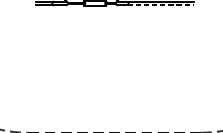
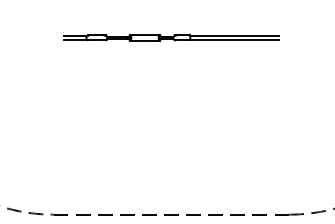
line: (160, 5) -> (234, 40), dashed -> solid

